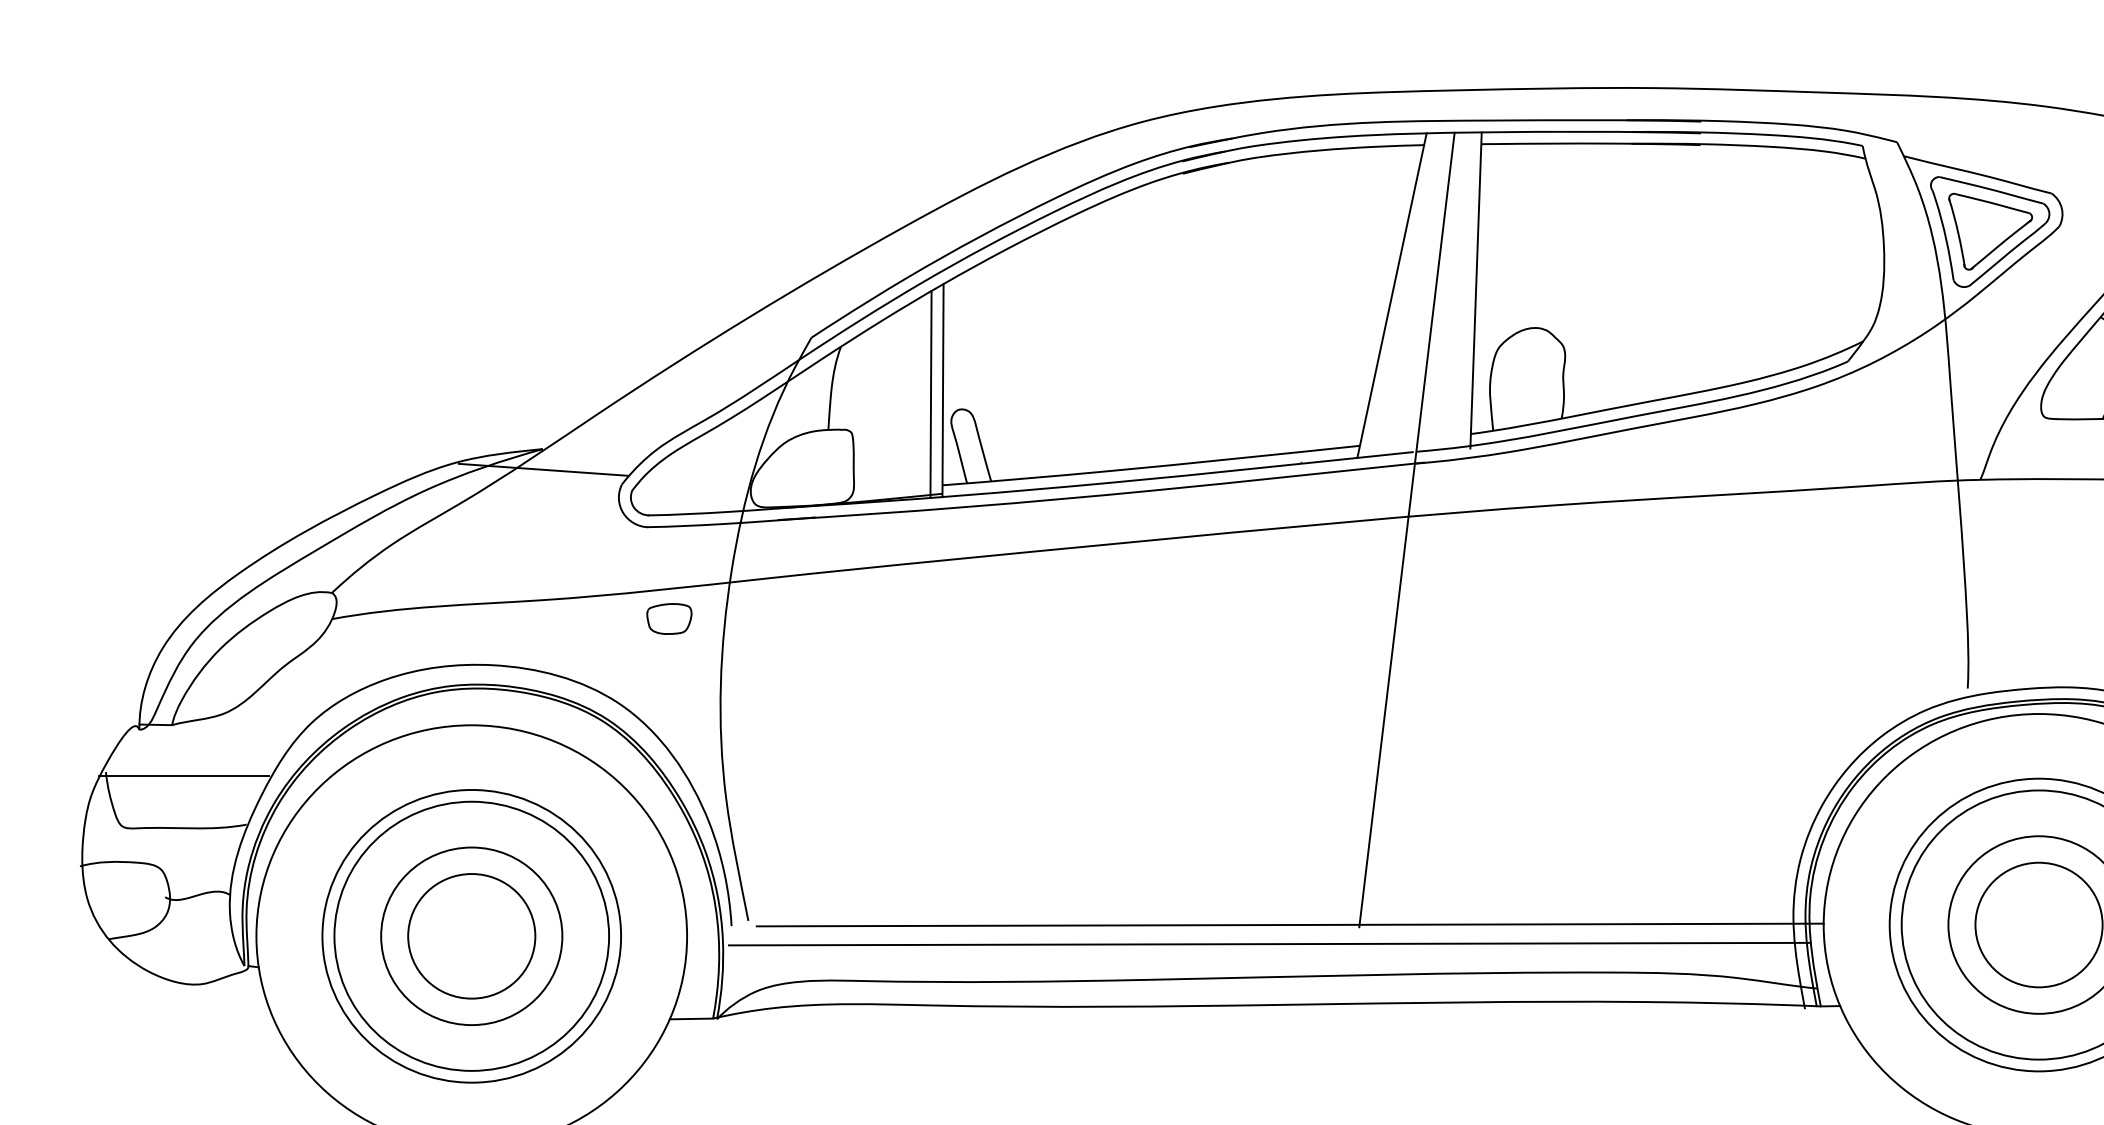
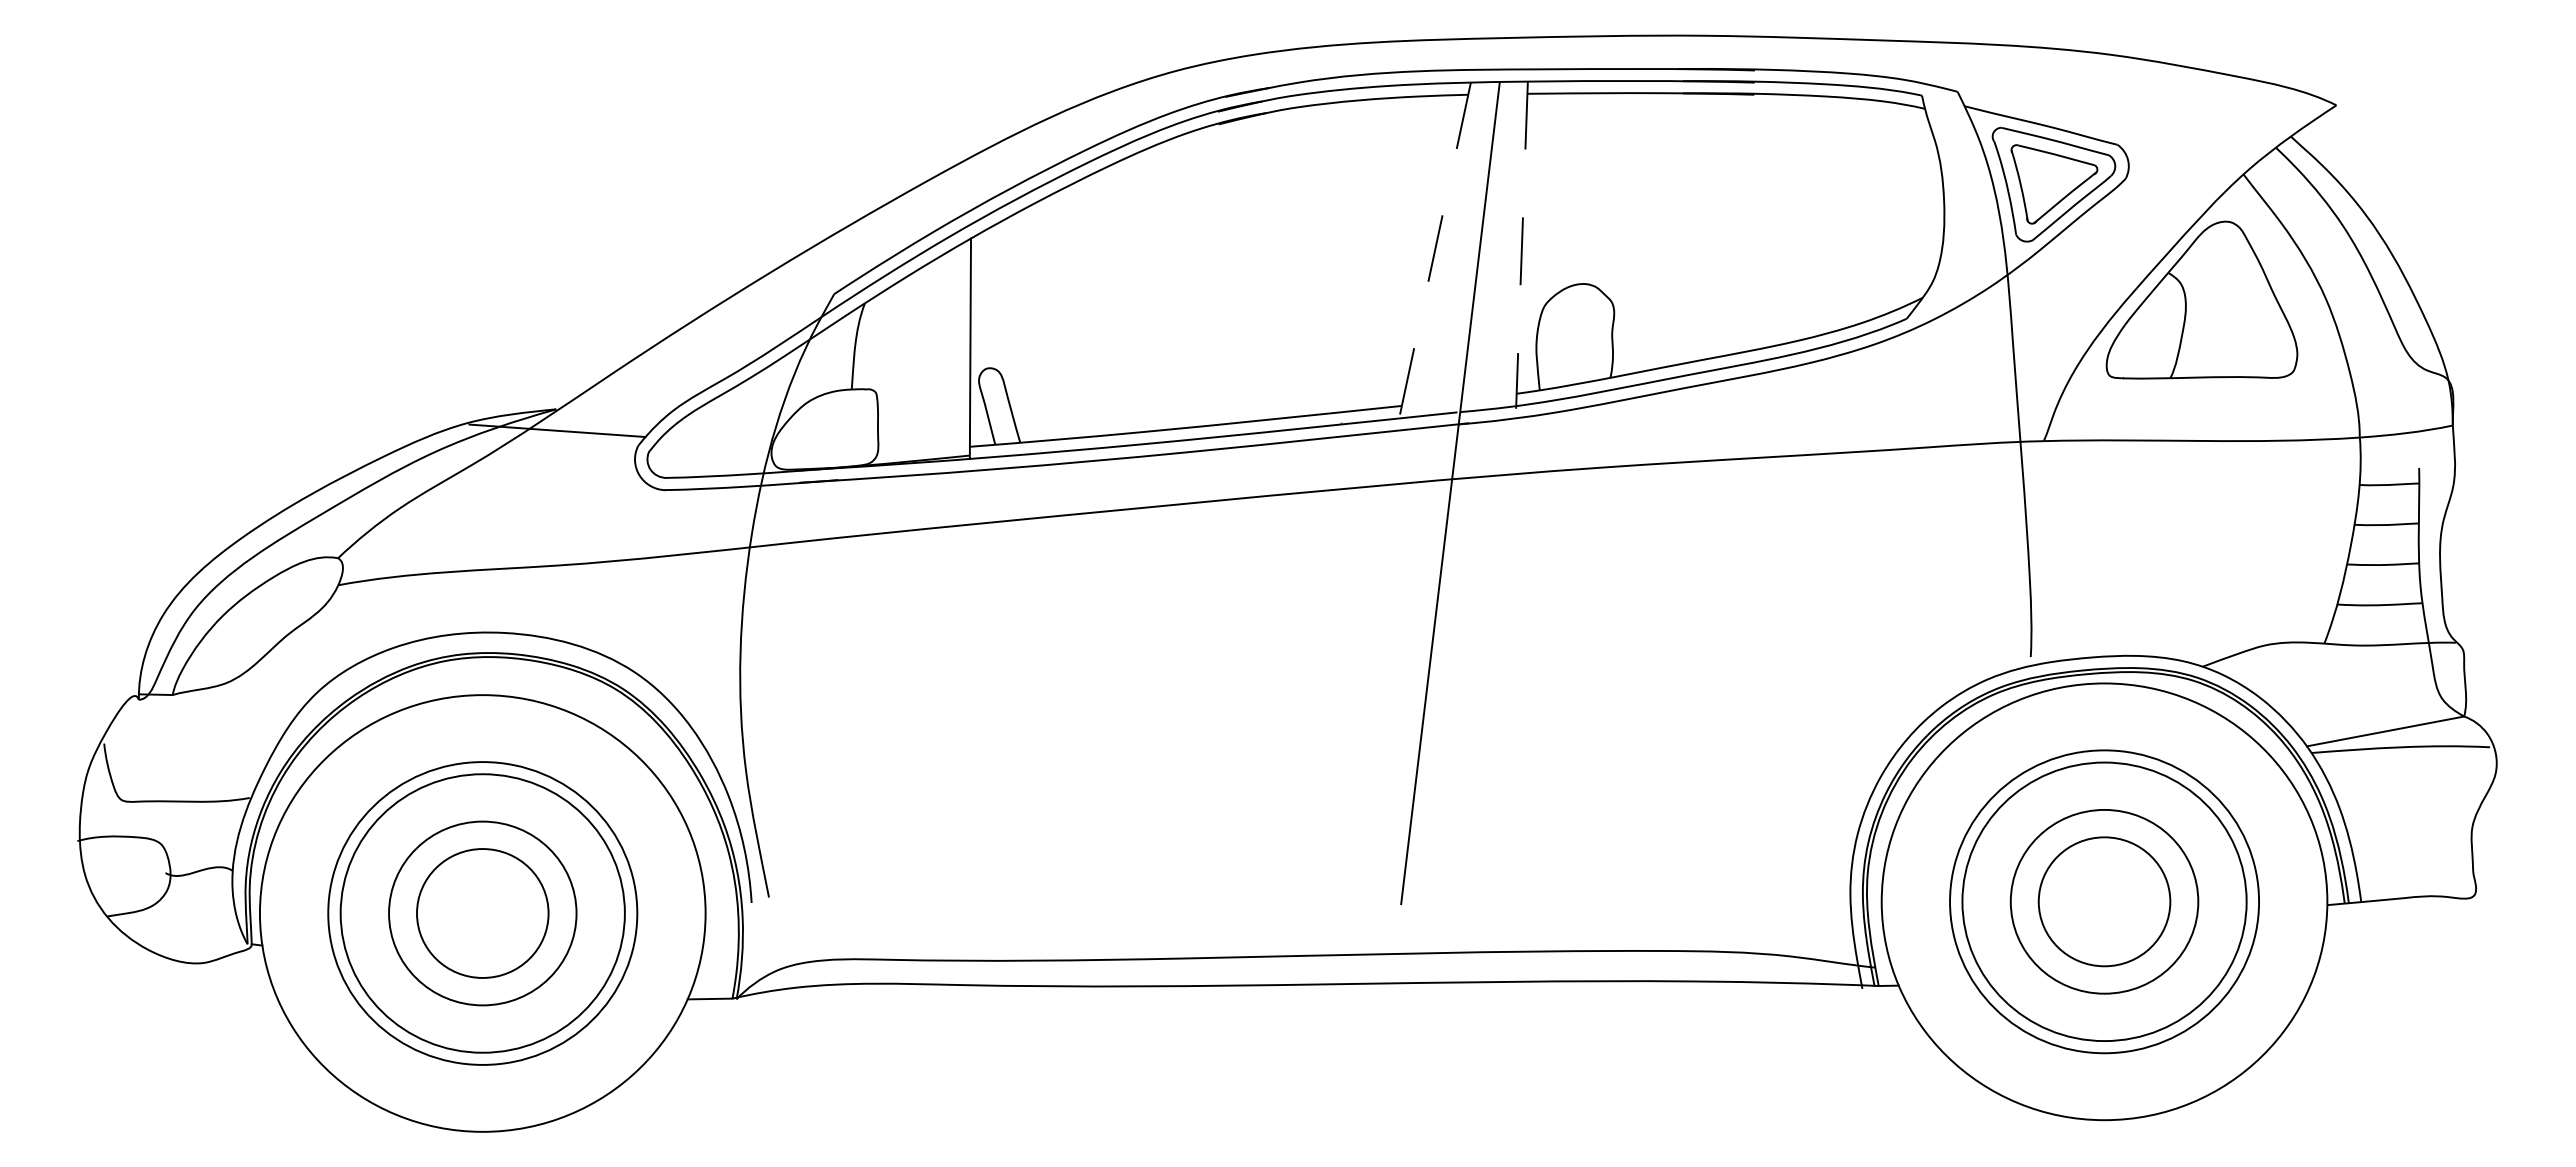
line: (1475, 290) -> (1521, 245), solid -> dashed
line: (1392, 295) -> (1435, 250), solid -> dashed
line: (930, 394) -> (957, 352), removed
curve: (664, 605) -> (682, 571), removed
line: (183, 775) -> (184, 747), removed
line: (1290, 924) -> (1329, 901), removed
line: (1269, 944) -> (1308, 921), removed

